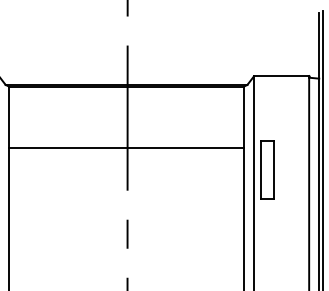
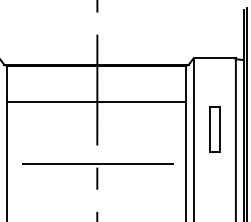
line: (126, 147) -> (96, 101), moved
part: (267, 169) -> (214, 129), moved
line: (128, 214) -> (98, 163), added

